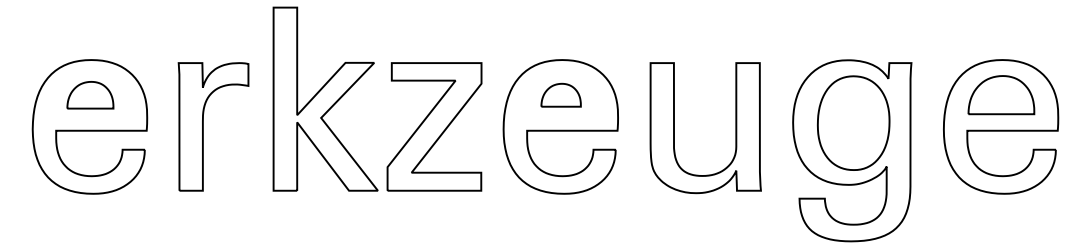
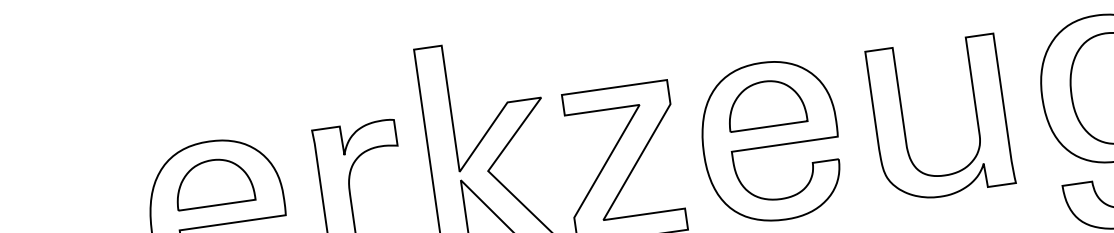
part: (90, 95) -> (214, 183), size x1.43
part: (560, 95) -> (765, 104), size x1.67

